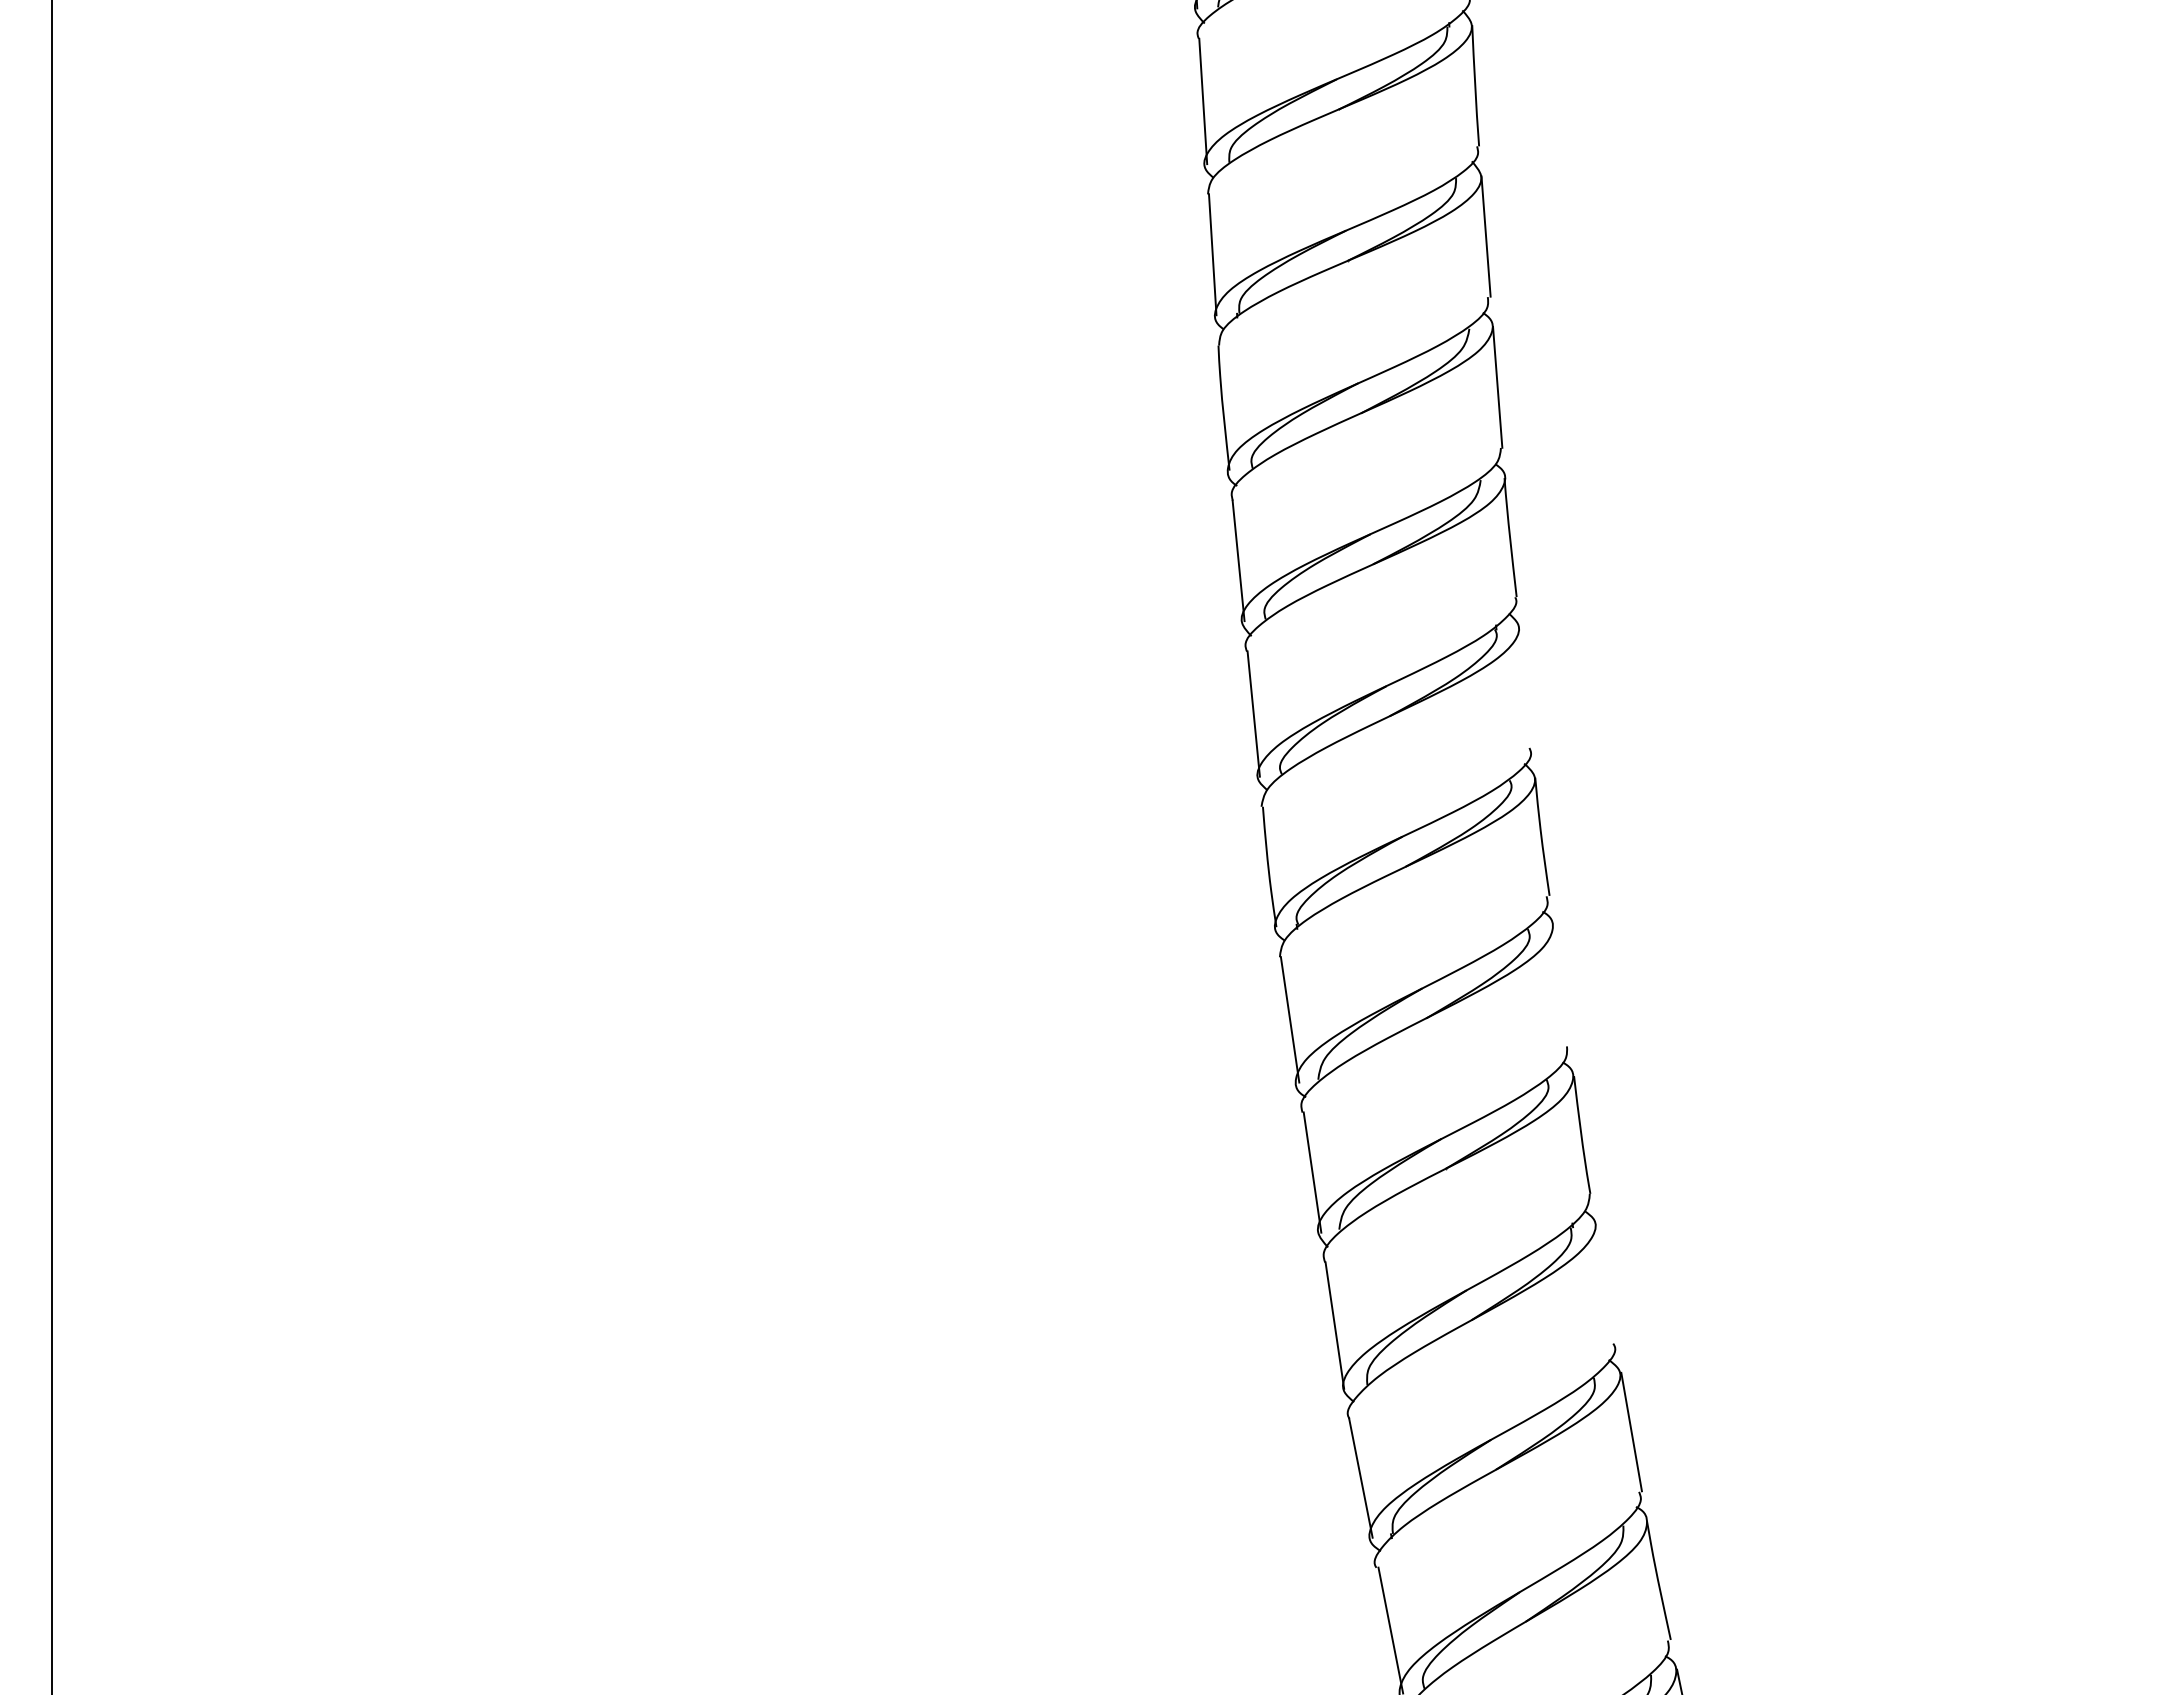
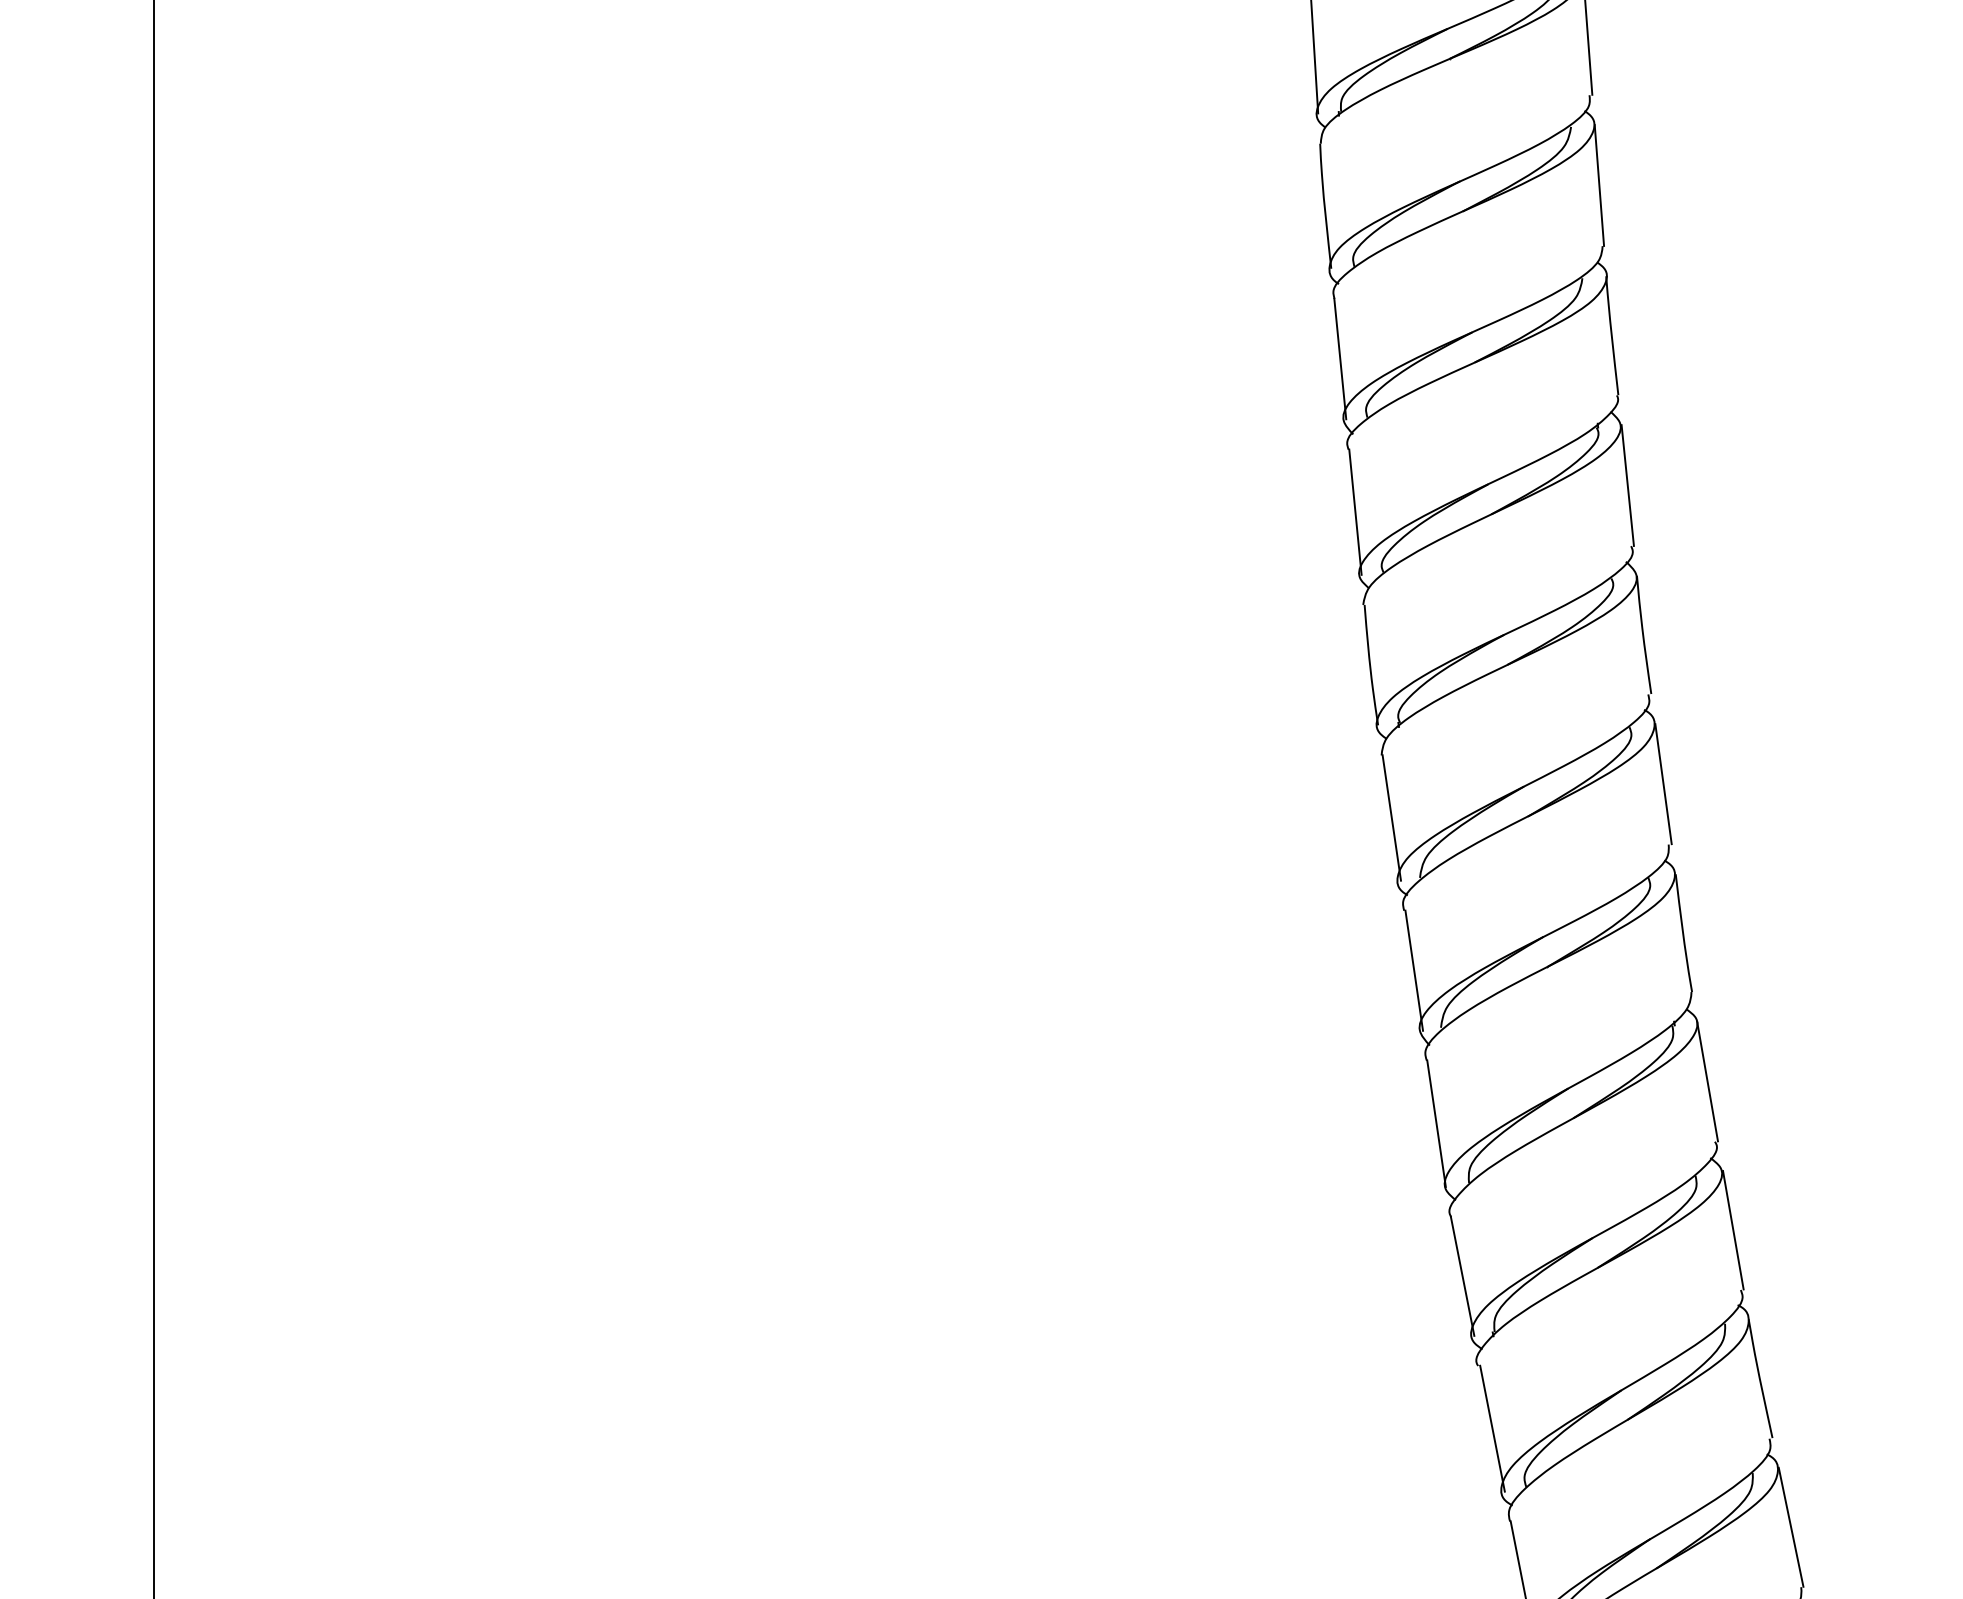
line: (1525, 687) -> (1627, 485), added
line: (1561, 986) -> (1663, 784), added
line: (1605, 1283) -> (1707, 1081), added

